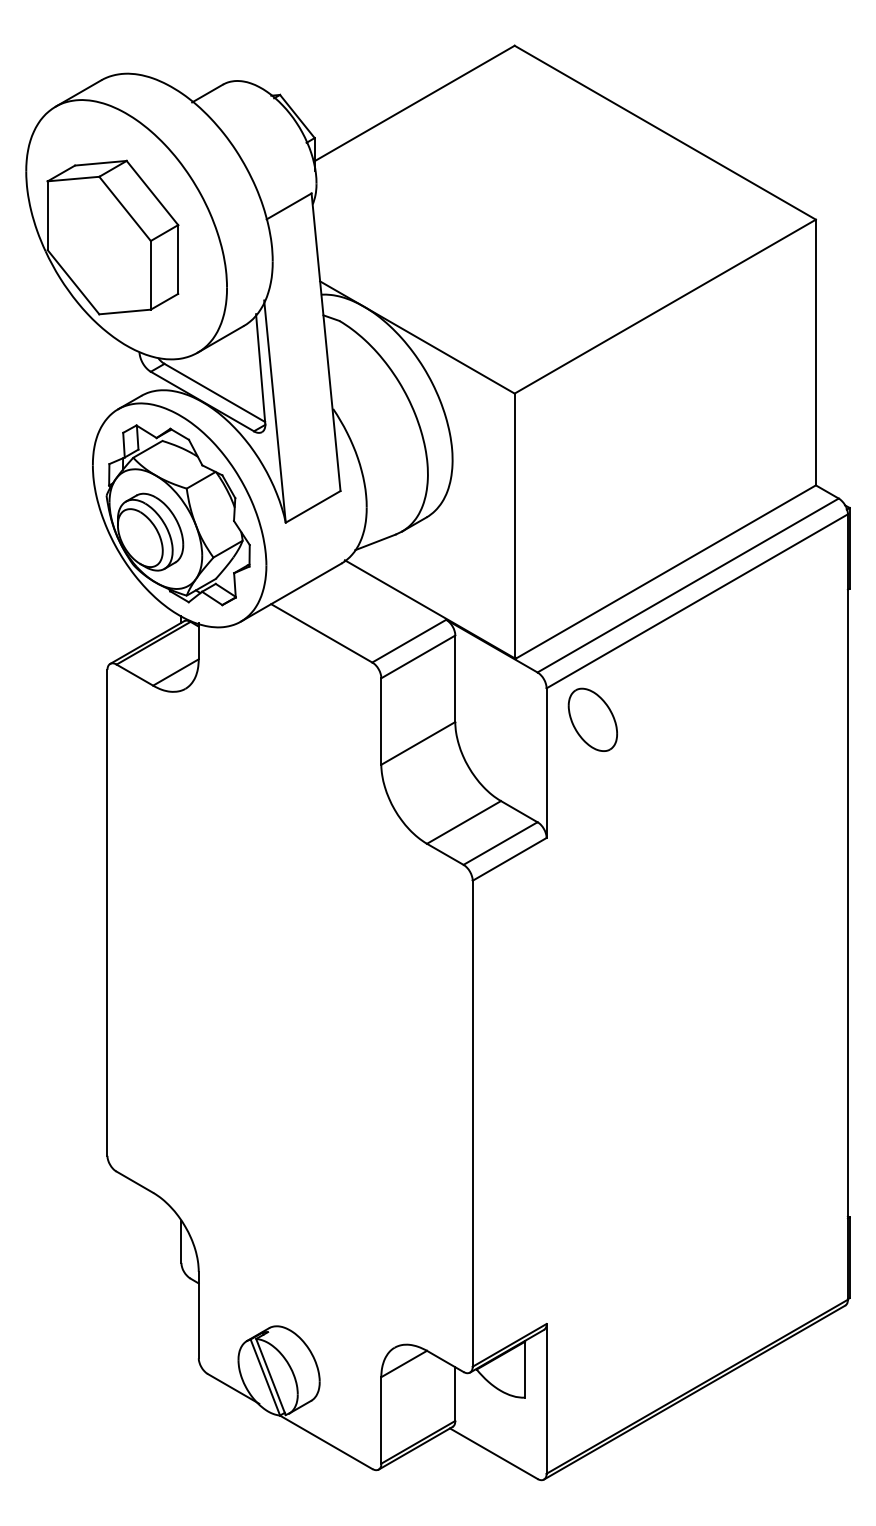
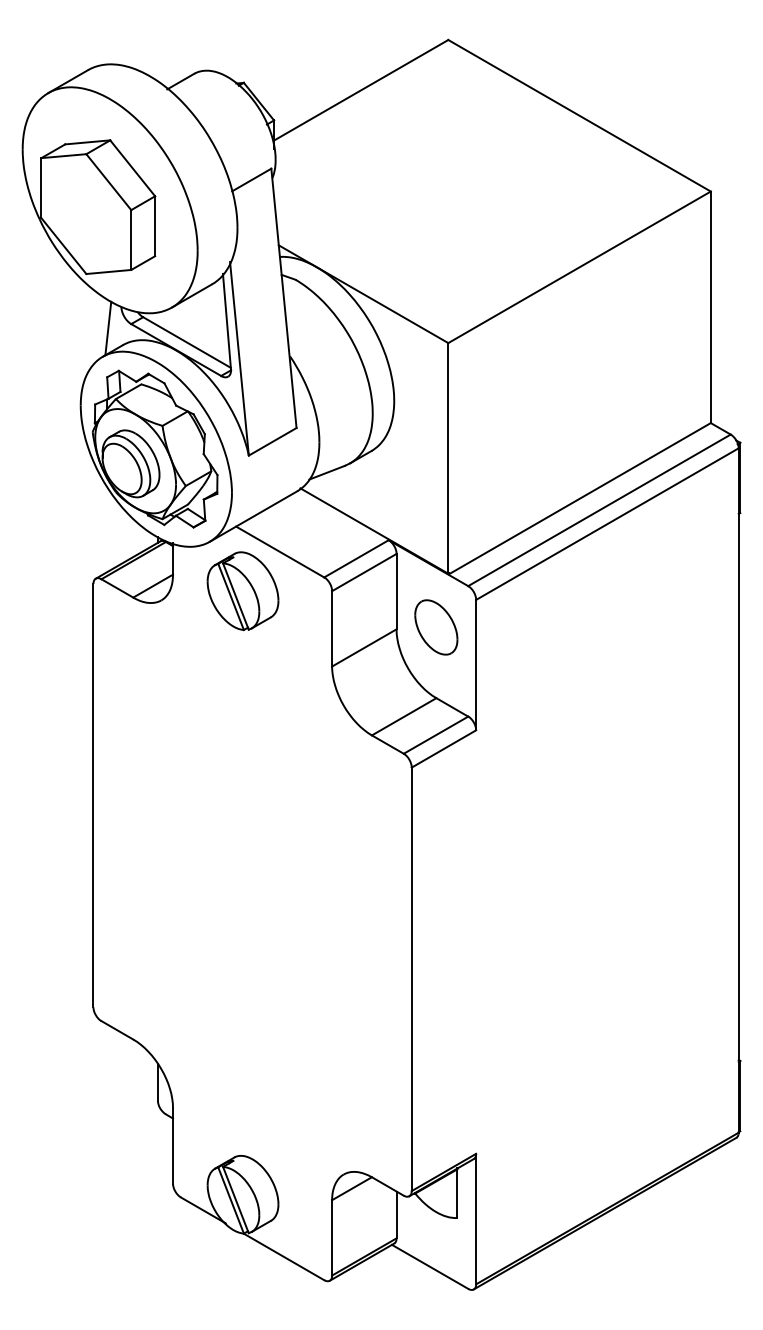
line: (124, 376) -> (108, 328), added
part: (278, 677) -> (242, 590), added
part: (592, 719) -> (435, 627), moved

